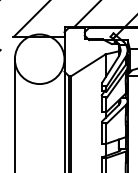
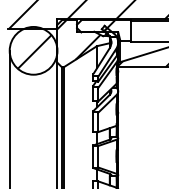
hatch: (86, 47) -> (78, 39), added
hatch: (40, 59) -> (34, 51), added

